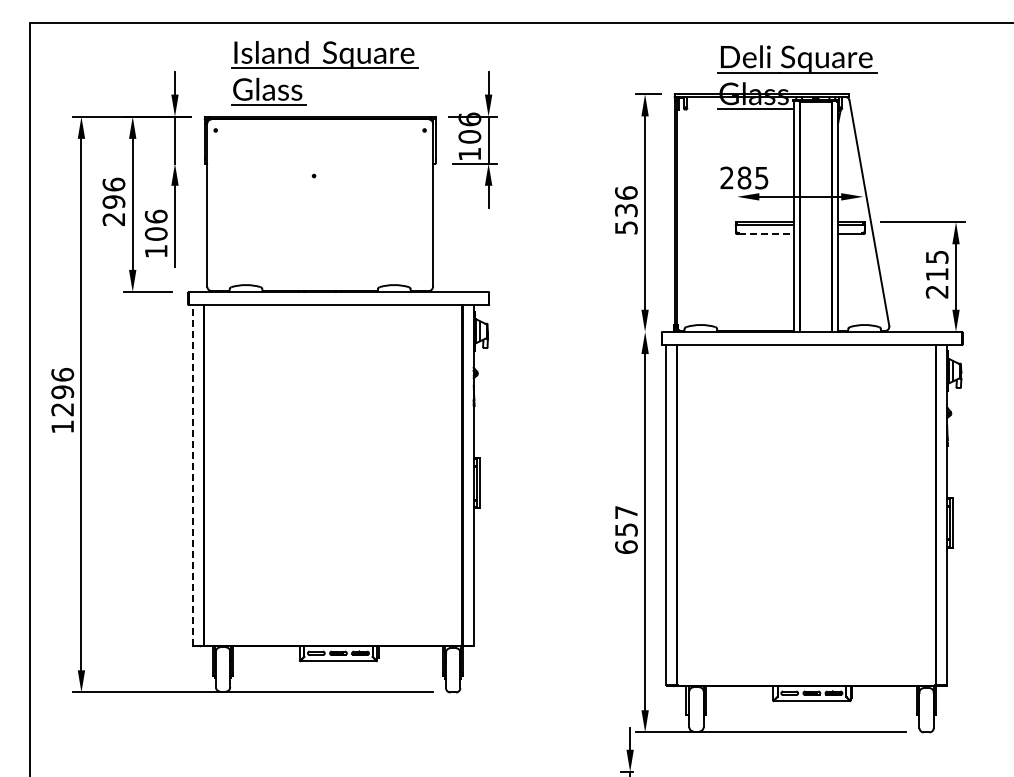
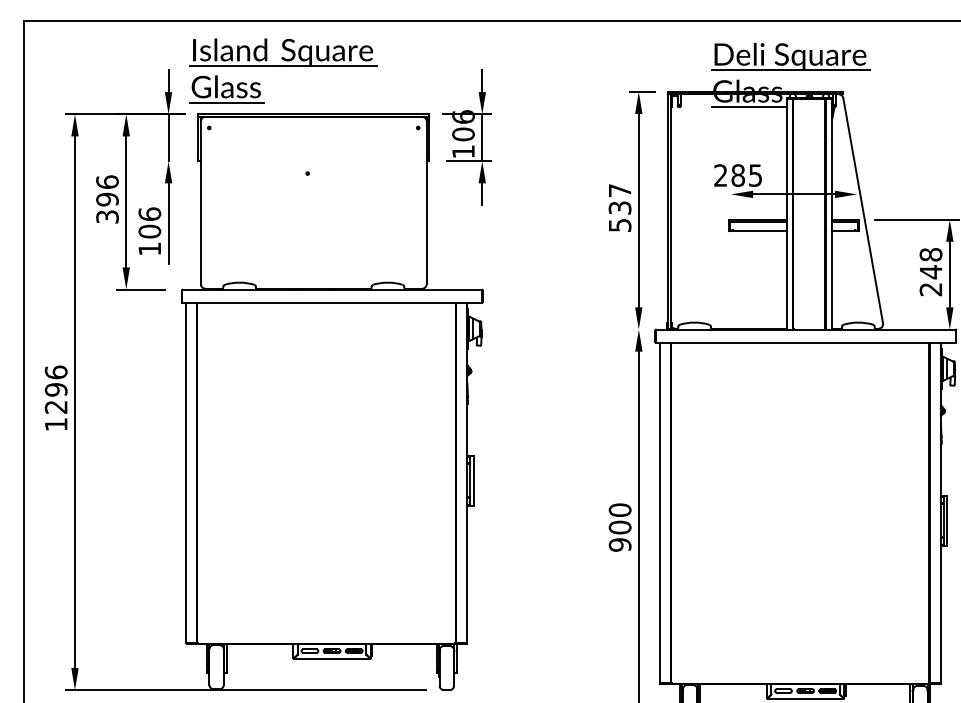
part: (324, 73) -> (283, 71), moved
text: (626, 192) -> (620, 190), 536 -> 537
text: (113, 219) -> (107, 217), 296 -> 396
line: (766, 233) -> (760, 231), dashed -> solid
text: (936, 265) -> (930, 263), 215 -> 248
line: (192, 474) -> (186, 472), dashed -> solid
text: (626, 529) -> (620, 527), 657 -> 900

